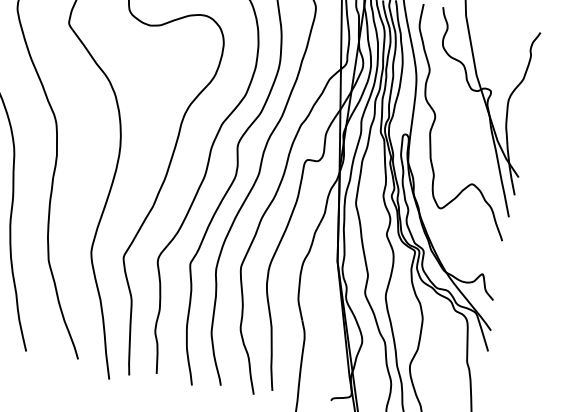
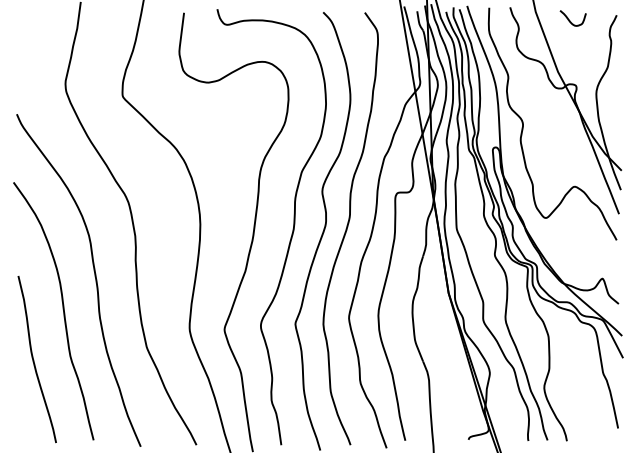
curve: (496, 29) -> (570, 20), added

